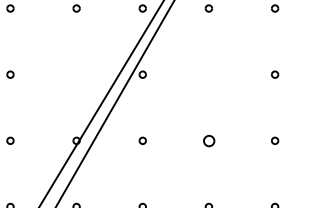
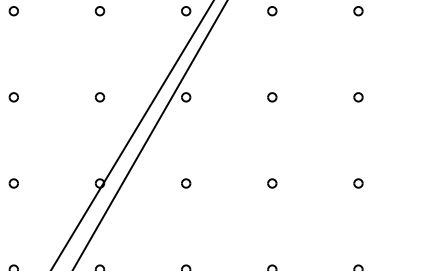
part: (76, 74) -> (99, 97), added
part: (208, 74) -> (271, 97), added
part: (208, 140) -> (271, 183), size x0.62

